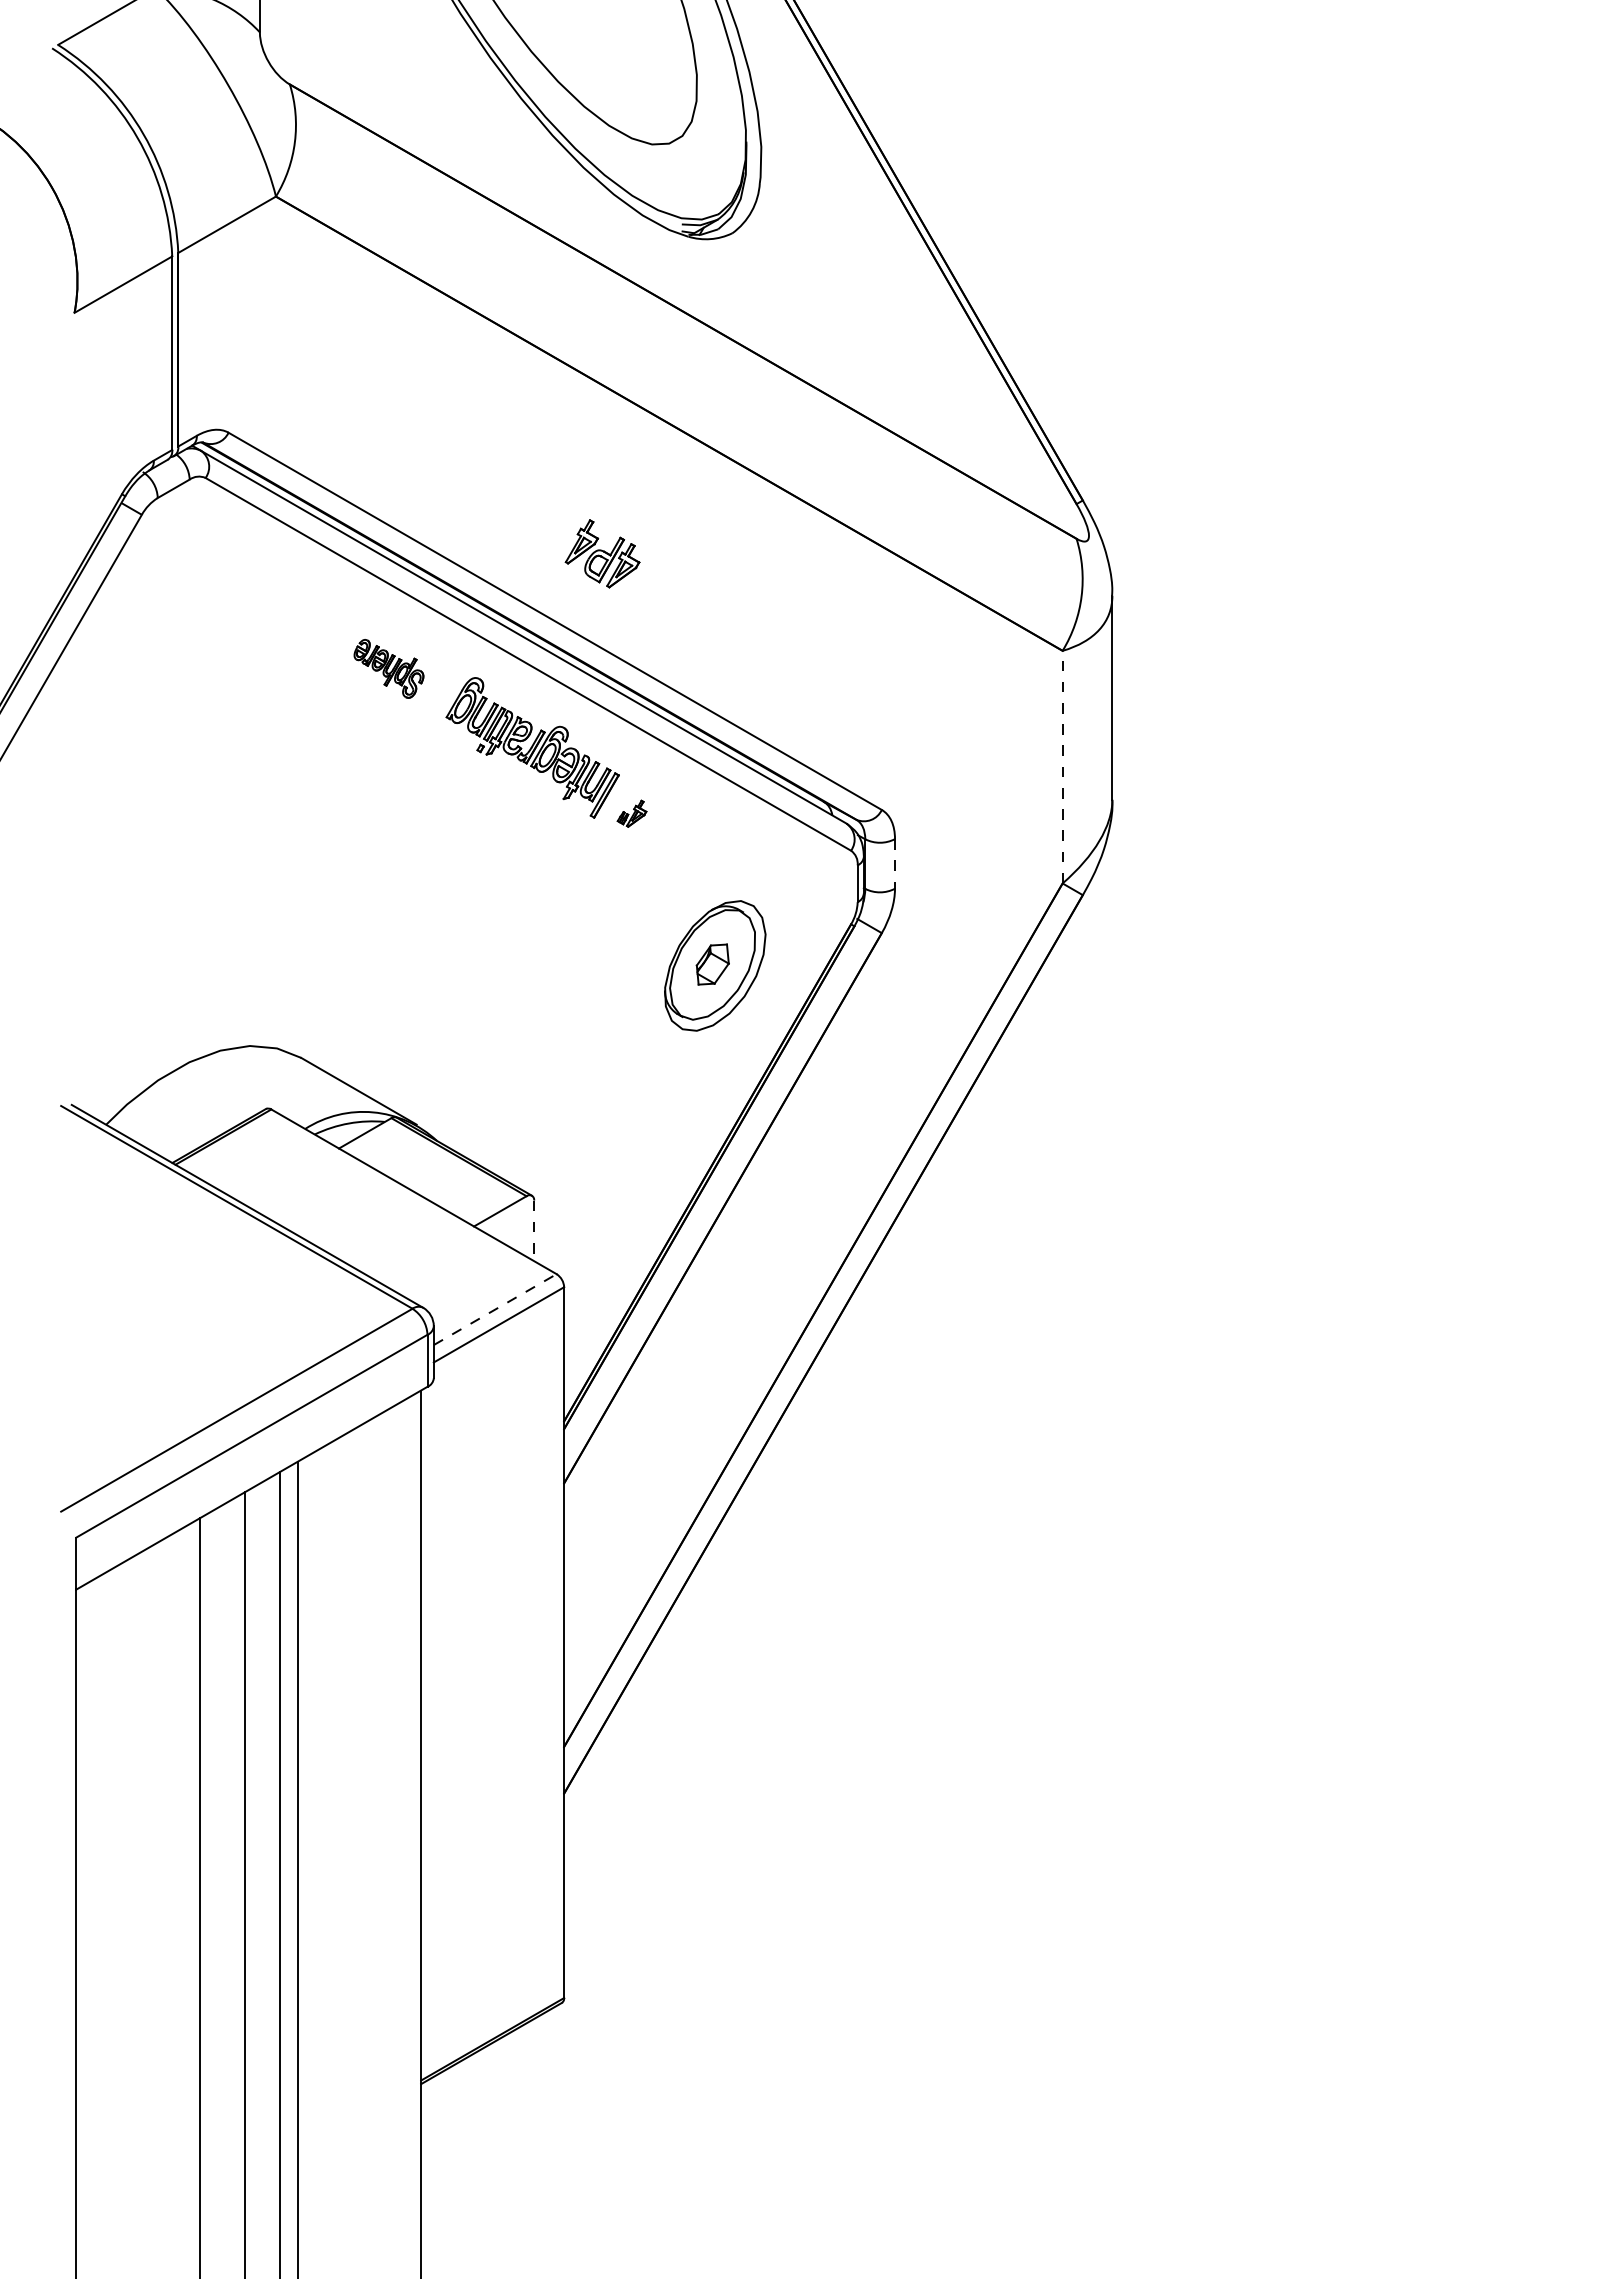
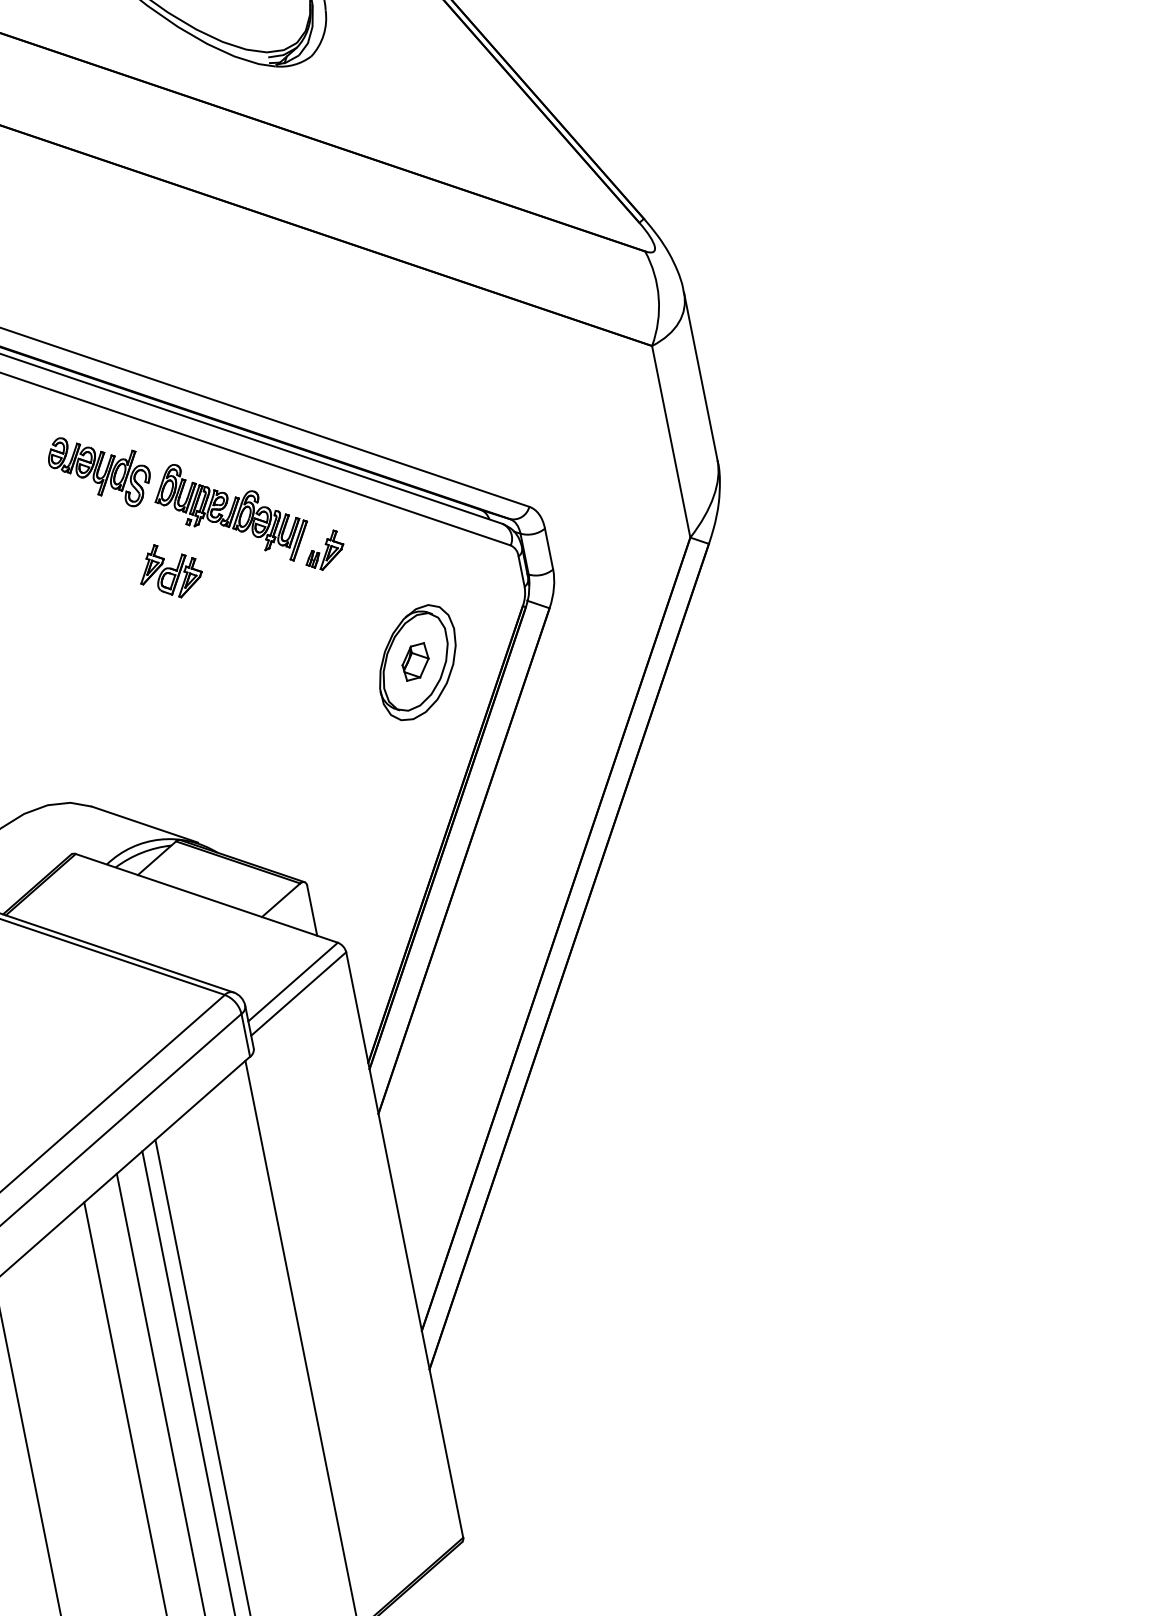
part: (602, 553) -> (170, 570), moved
part: (388, 668) -> (99, 471), size x1.67
line: (1062, 766) -> (671, 441), dashed -> solid
part: (631, 813) -> (323, 550), size x1.67
line: (895, 863) -> (549, 548), dashed -> solid
line: (534, 1231) -> (312, 911), dashed -> solid
line: (495, 1309) -> (293, 981), dashed -> solid

